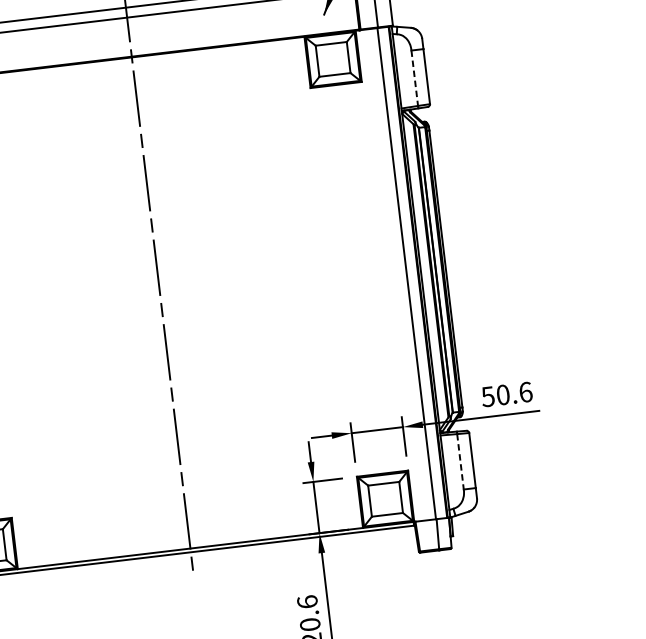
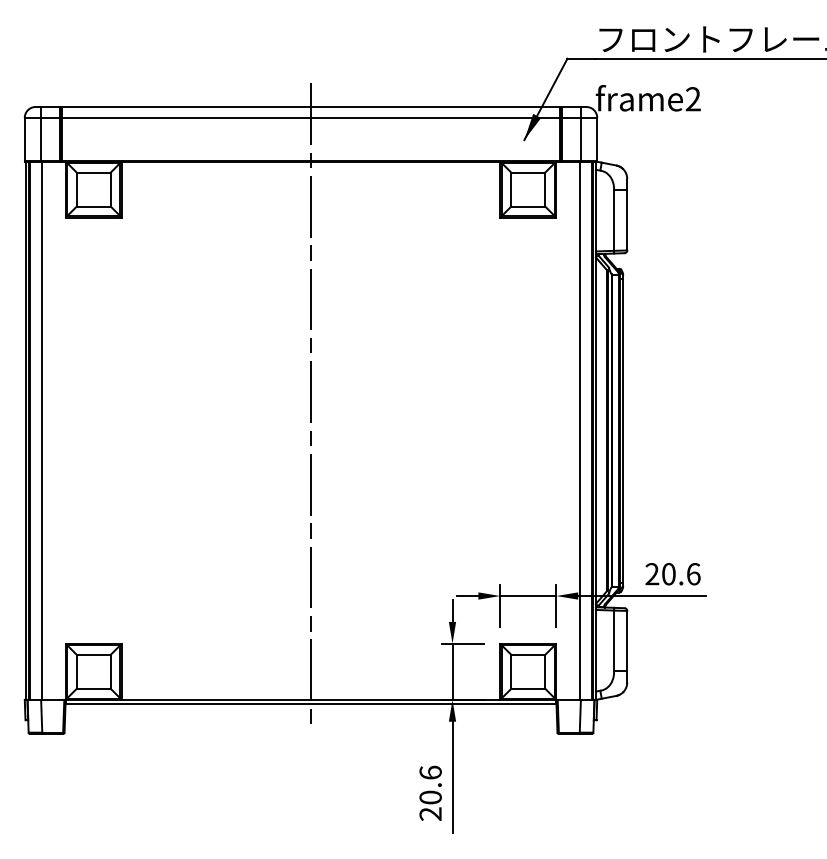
line: (415, 78) -> (614, 220), dashed -> solid
text: (488, 397) -> (652, 574), 50.6 -> 20.6
line: (460, 462) -> (614, 641), dashed -> solid

